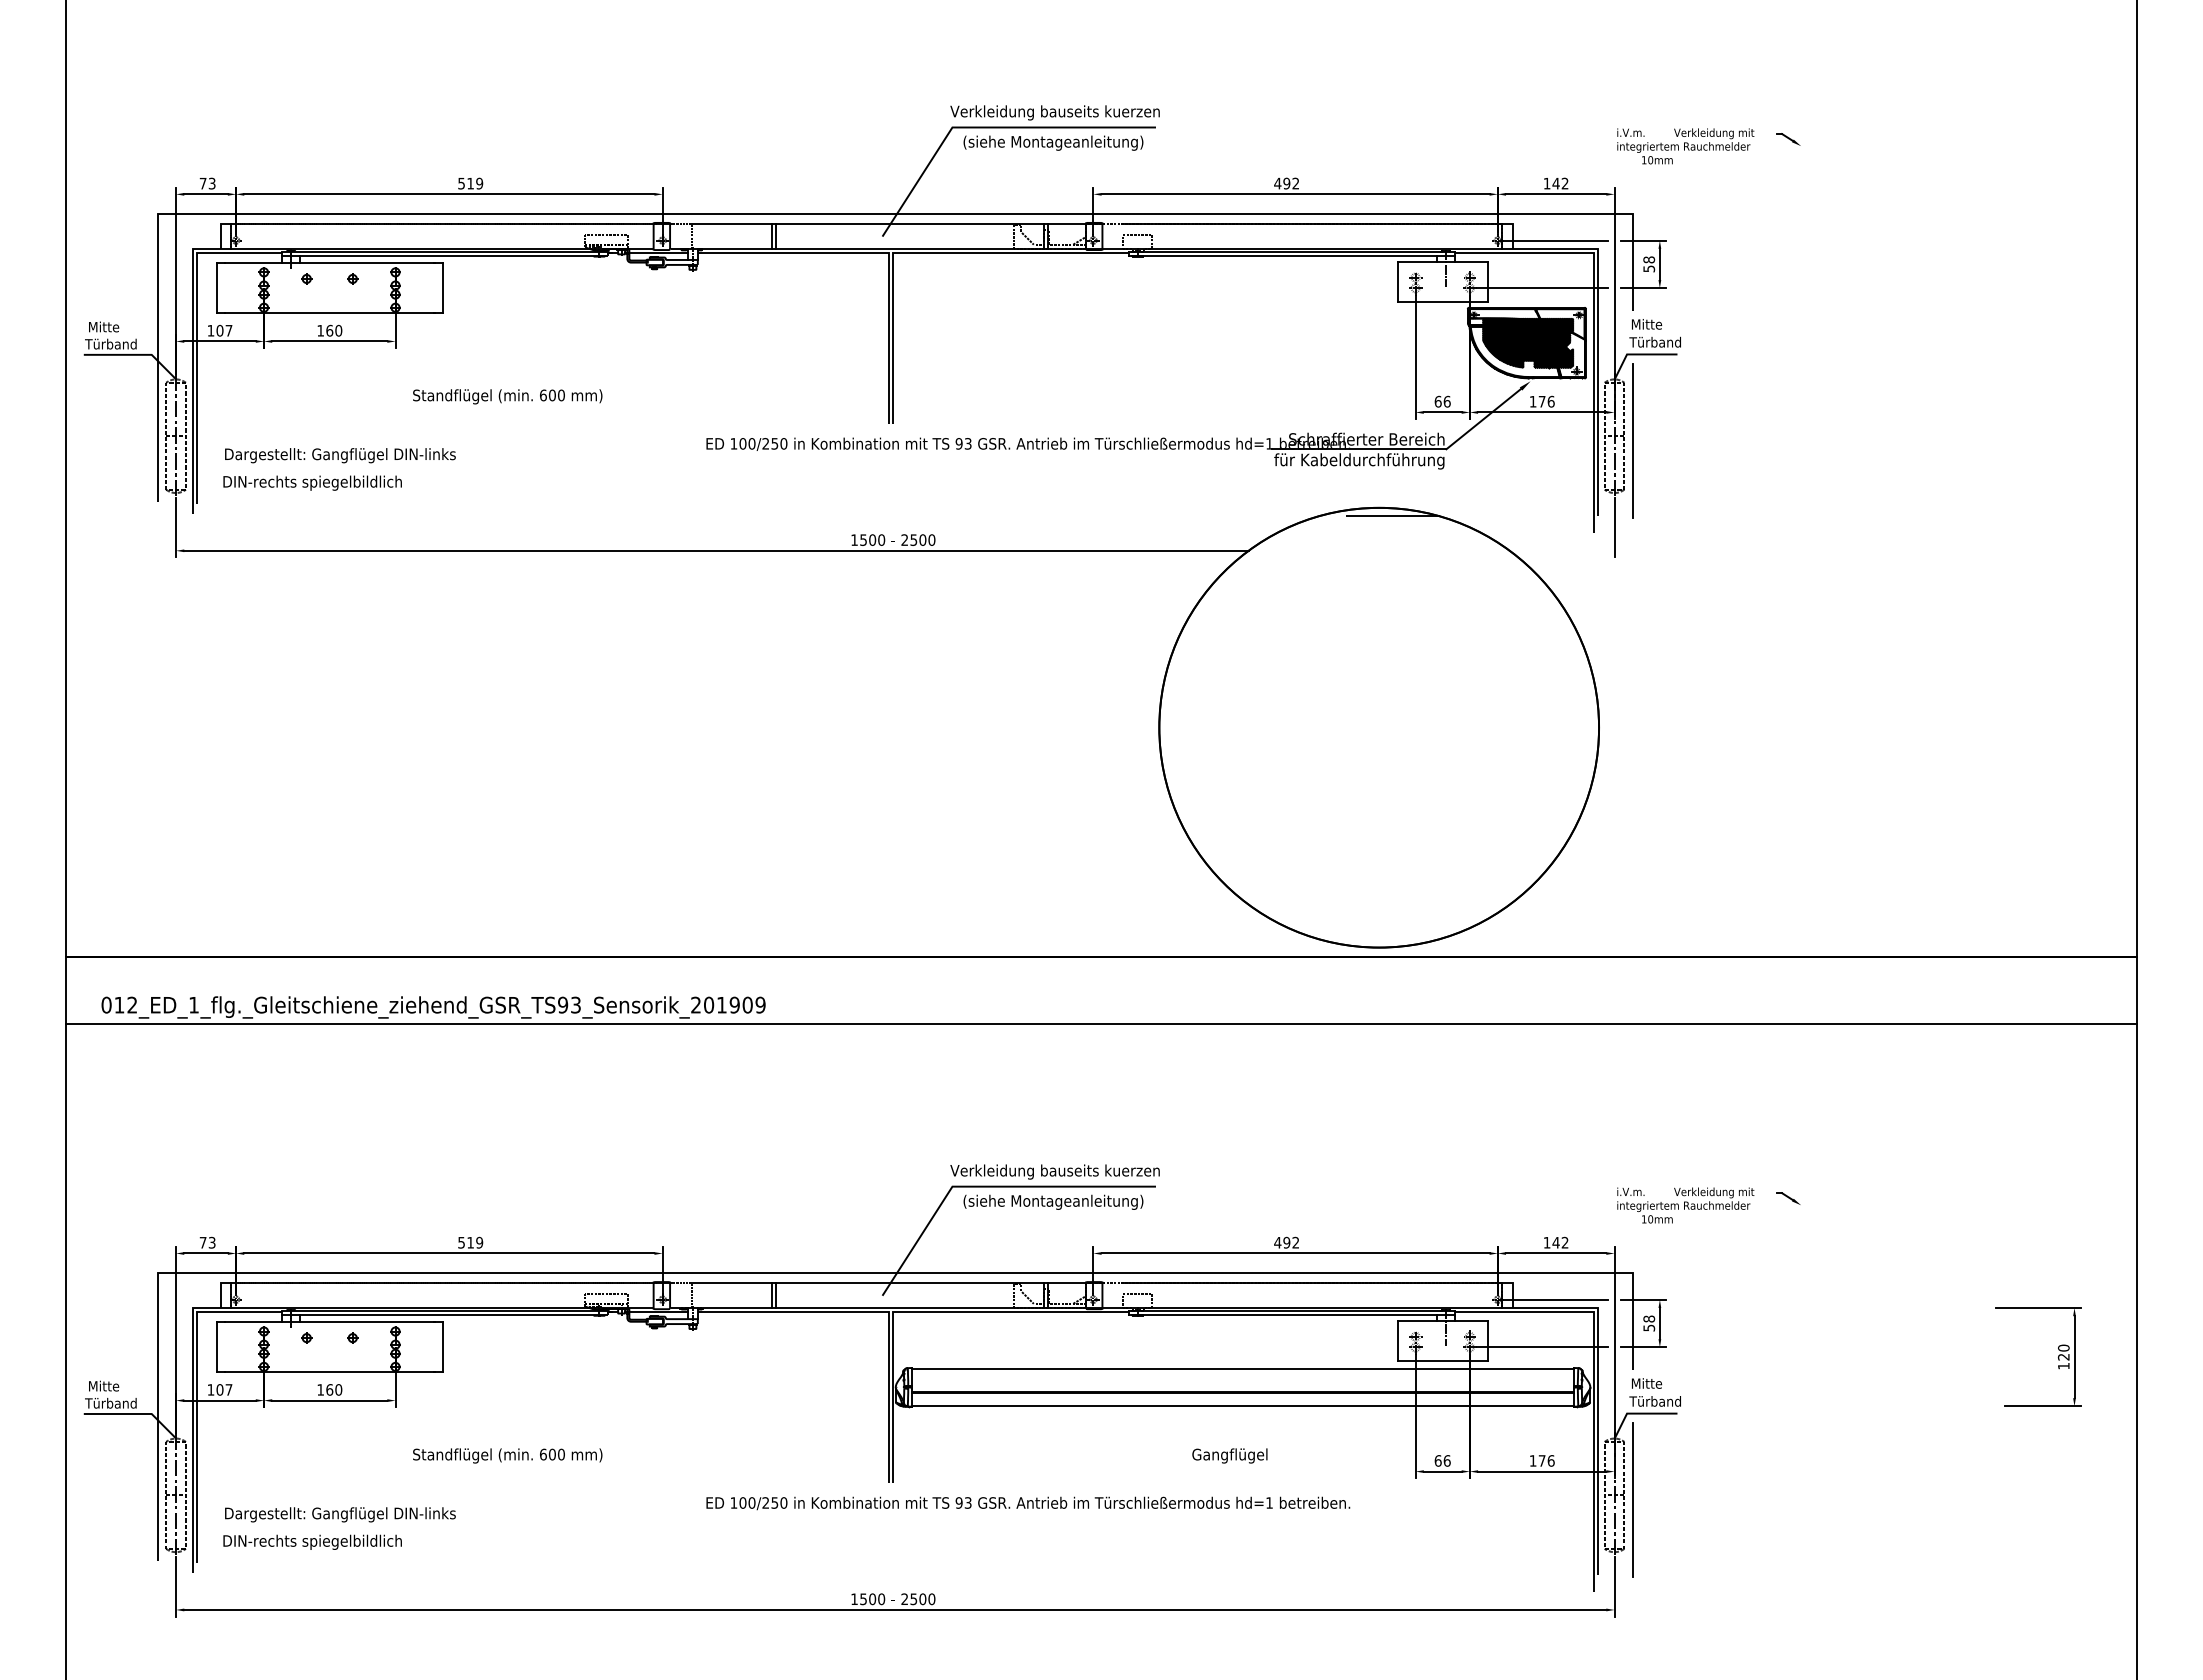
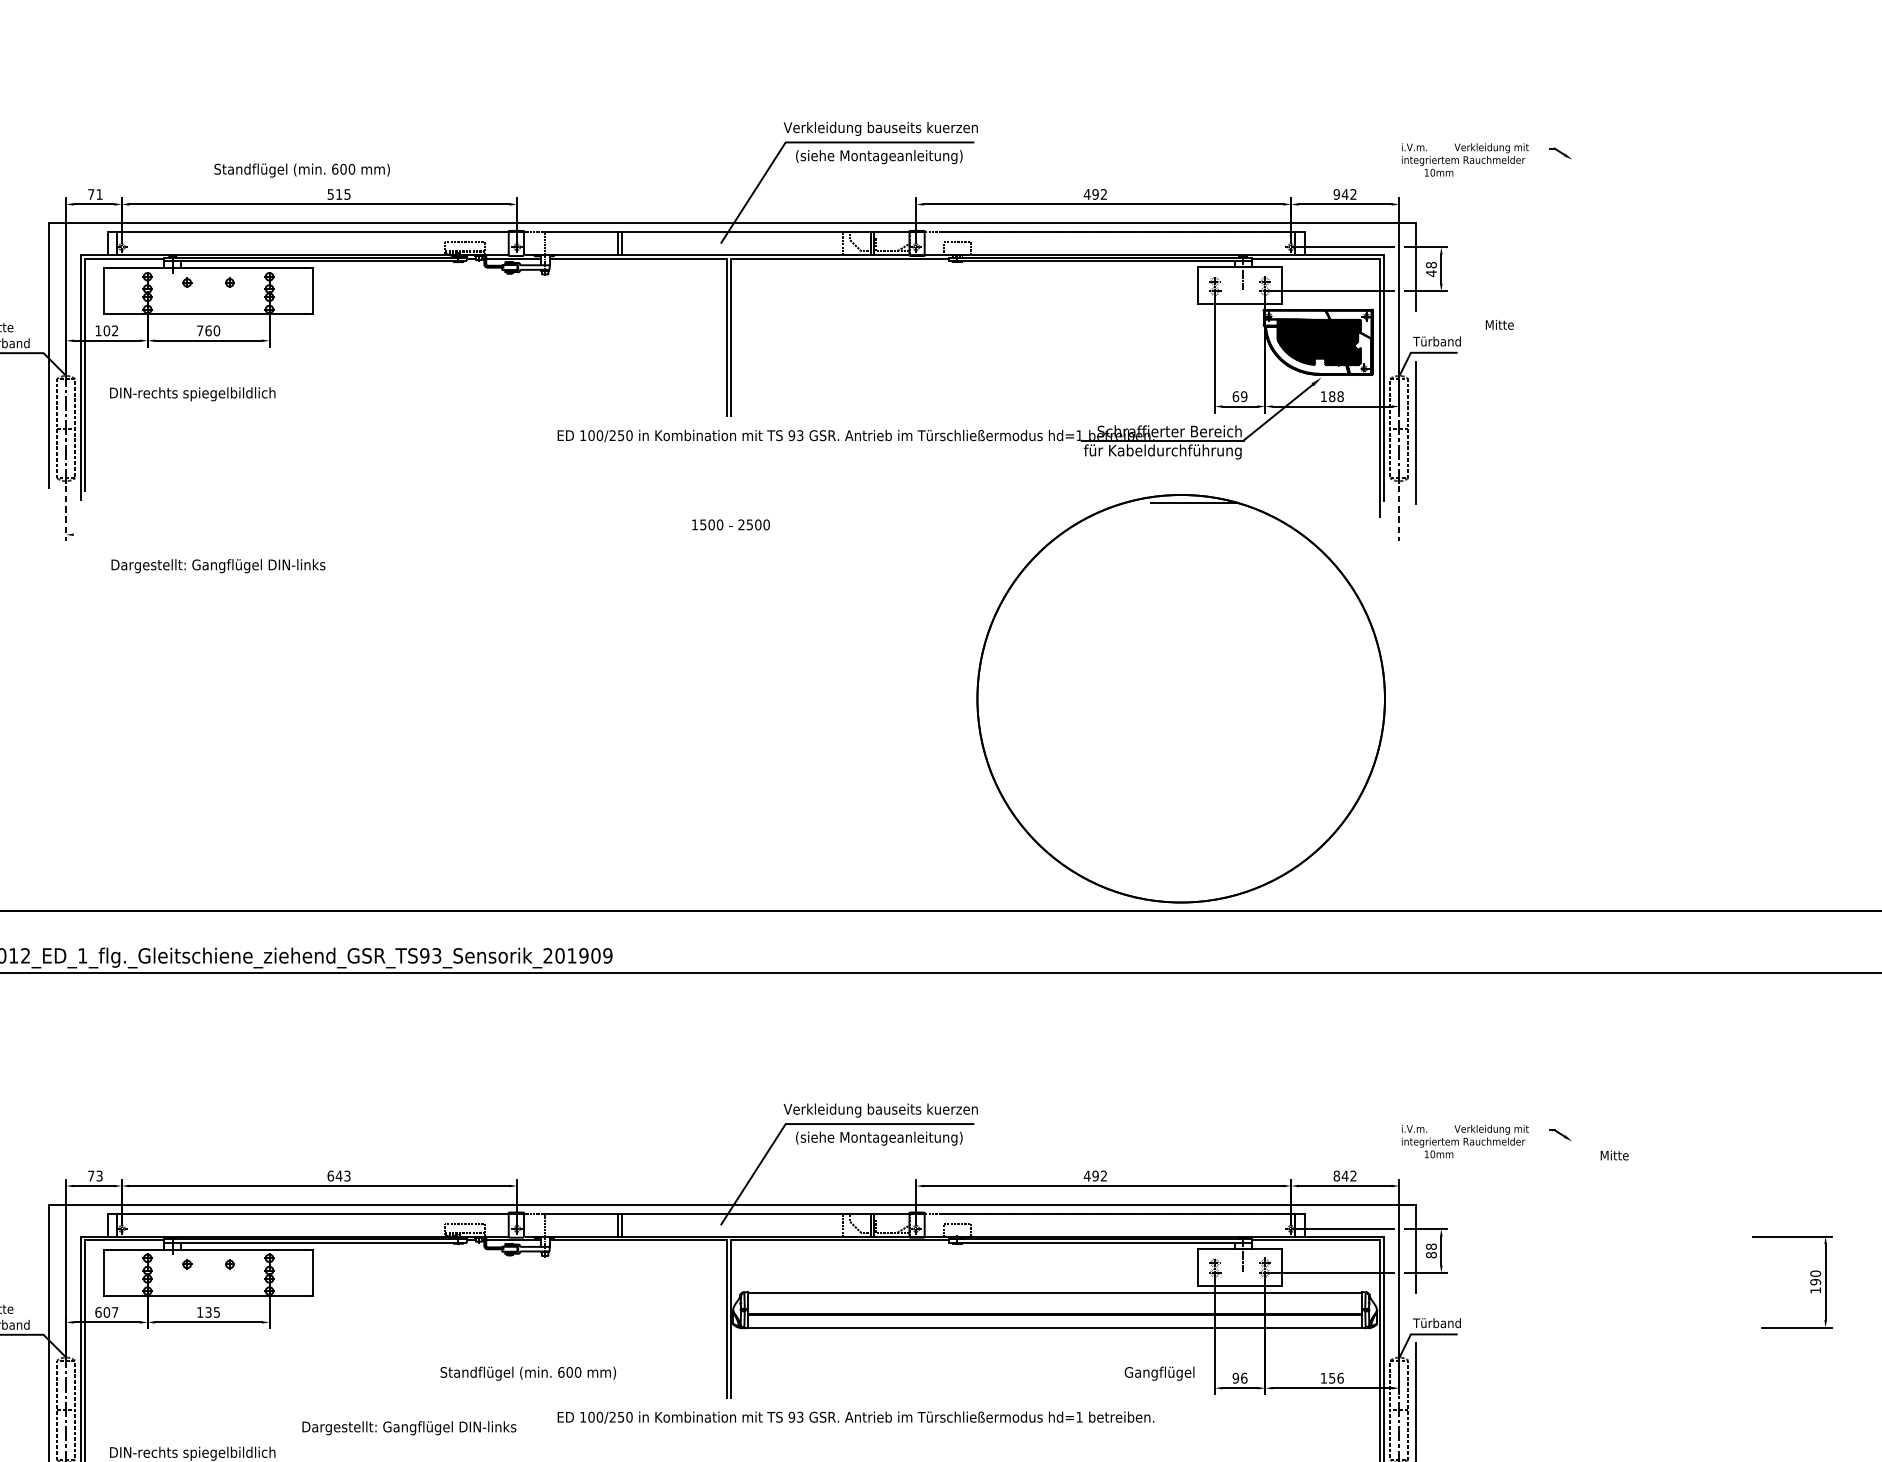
text: (211, 183) -> (98, 194), 73 -> 71
text: (479, 183) -> (347, 194), 519 -> 515
text: (1546, 183) -> (1336, 194), 142 -> 942
text: (1649, 268) -> (1431, 273), 58 -> 48
text: (1647, 324) -> (1500, 325), moved
text: (228, 330) -> (114, 330), 107 -> 102
text: (320, 330) -> (199, 330), 160 -> 760
text: (507, 396) -> (301, 170), moved
text: (1446, 401) -> (1243, 396), 66 -> 69
text: (1546, 401) -> (1336, 396), 176 -> 188
text: (340, 455) -> (218, 566), moved
text: (312, 482) -> (192, 393), moved
line: (176, 527) -> (66, 513), solid -> dashed
line: (1614, 527) -> (1399, 513), solid -> dashed
line: (716, 550) -> (567, 534), removed
text: (470, 1242) -> (339, 1175), 519 -> 643
text: (1546, 1242) -> (1336, 1175), 142 -> 842
text: (1649, 1327) -> (1431, 1254), 58 -> 88
text: (2063, 1356) -> (1815, 1281), 120 -> 190
text: (1647, 1383) -> (1615, 1155), moved
text: (210, 1389) -> (98, 1312), 107 -> 607
text: (334, 1389) -> (212, 1312), 160 -> 135
text: (507, 1455) -> (528, 1373), moved
text: (1229, 1455) -> (1159, 1373), moved
text: (1437, 1460) -> (1235, 1377), 66 -> 96
text: (1541, 1460) -> (1331, 1377), 176 -> 156
text: (340, 1514) -> (409, 1427), moved

